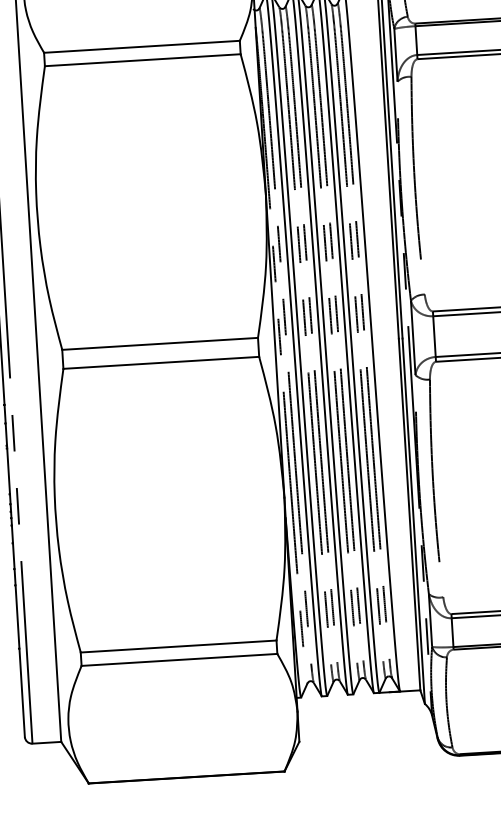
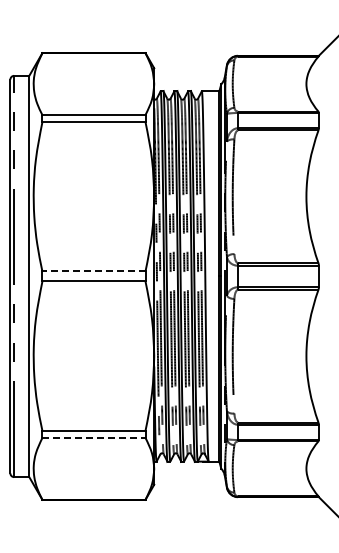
line: (159, 343) -> (93, 271), solid -> dashed
line: (178, 659) -> (93, 437), solid -> dashed

